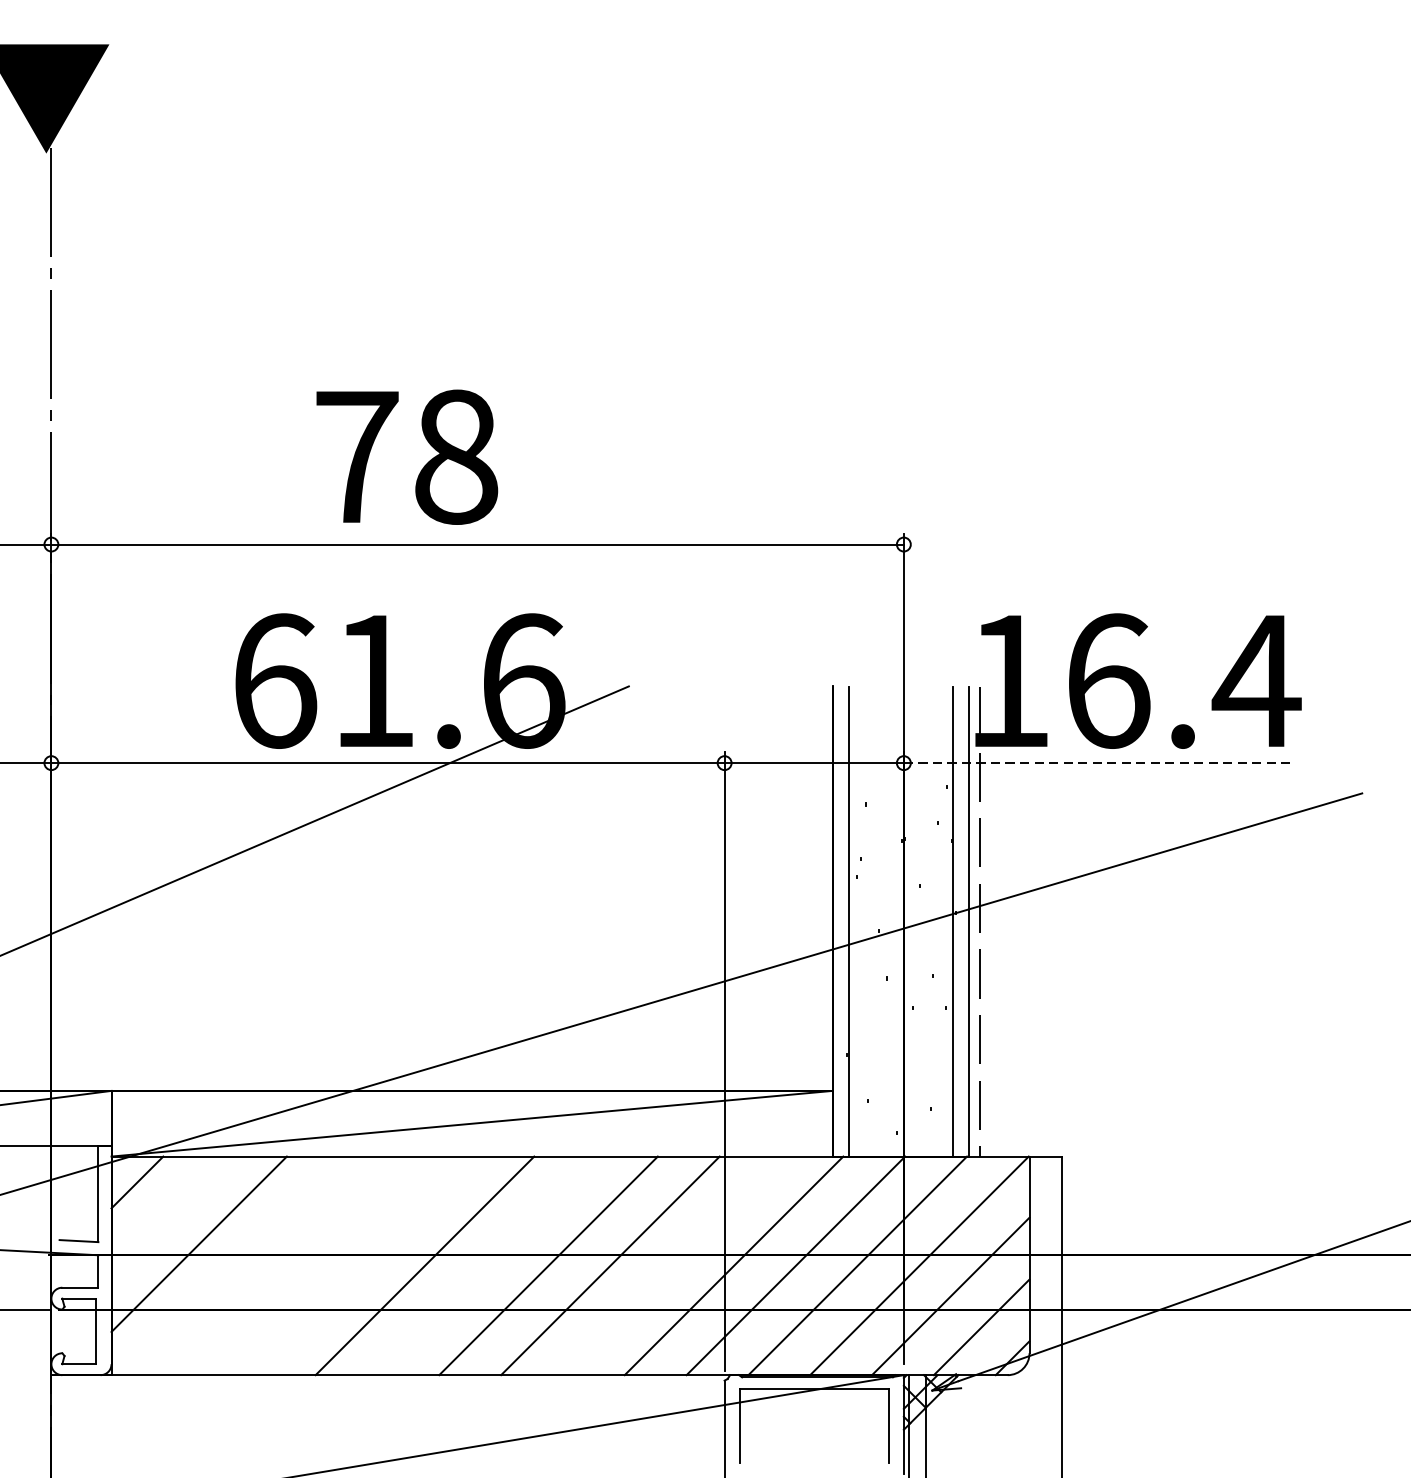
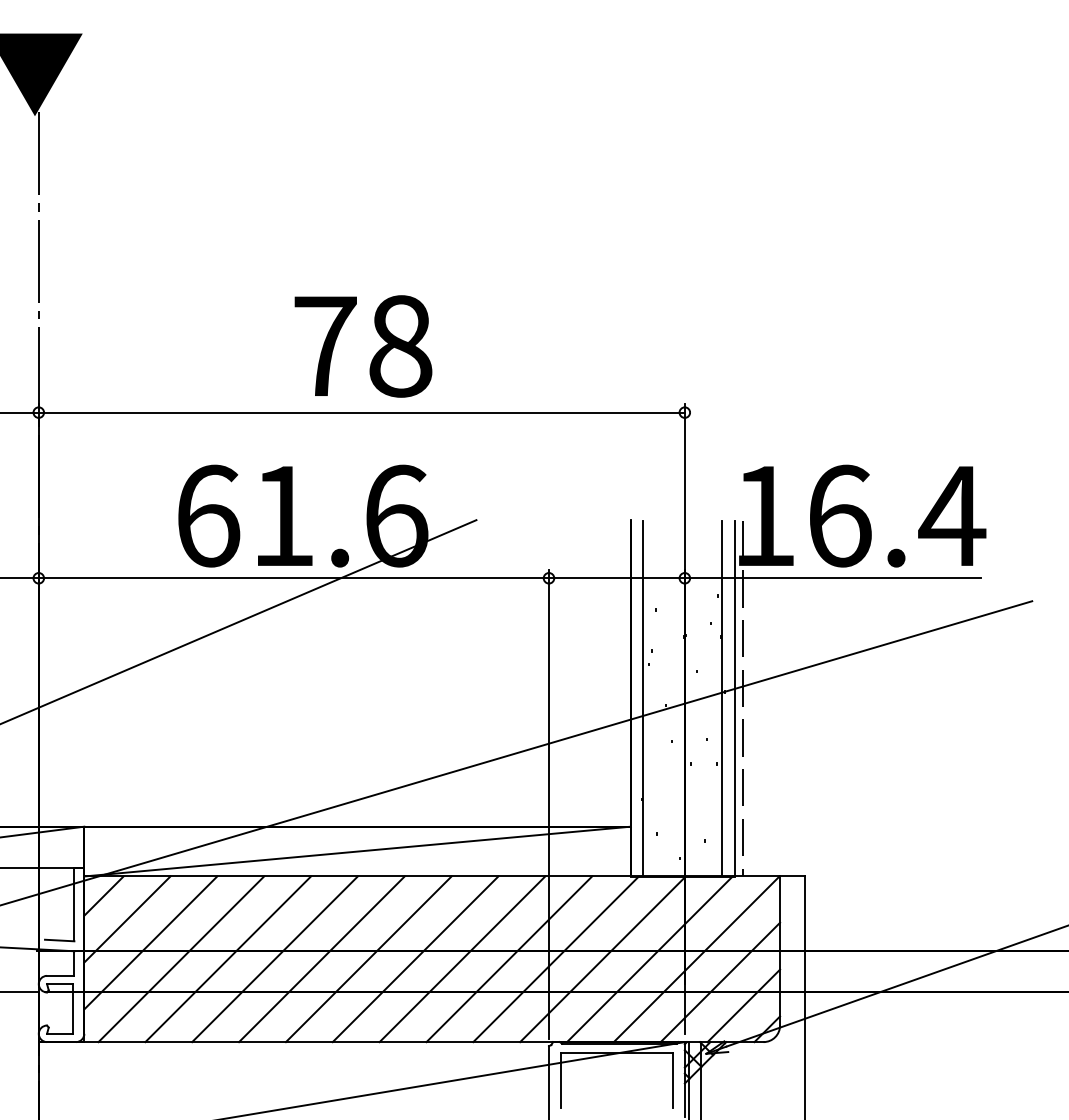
text: (407, 457) -> (363, 346), moved
line: (1100, 763) -> (833, 578), dashed -> solid
line: (168, 1213) -> (127, 919), added
line: (239, 1266) -> (181, 959), added
line: (301, 1266) -> (228, 959), added
line: (362, 1266) -> (274, 959), added
line: (486, 1266) -> (368, 959), added
line: (672, 1266) -> (509, 959), added

